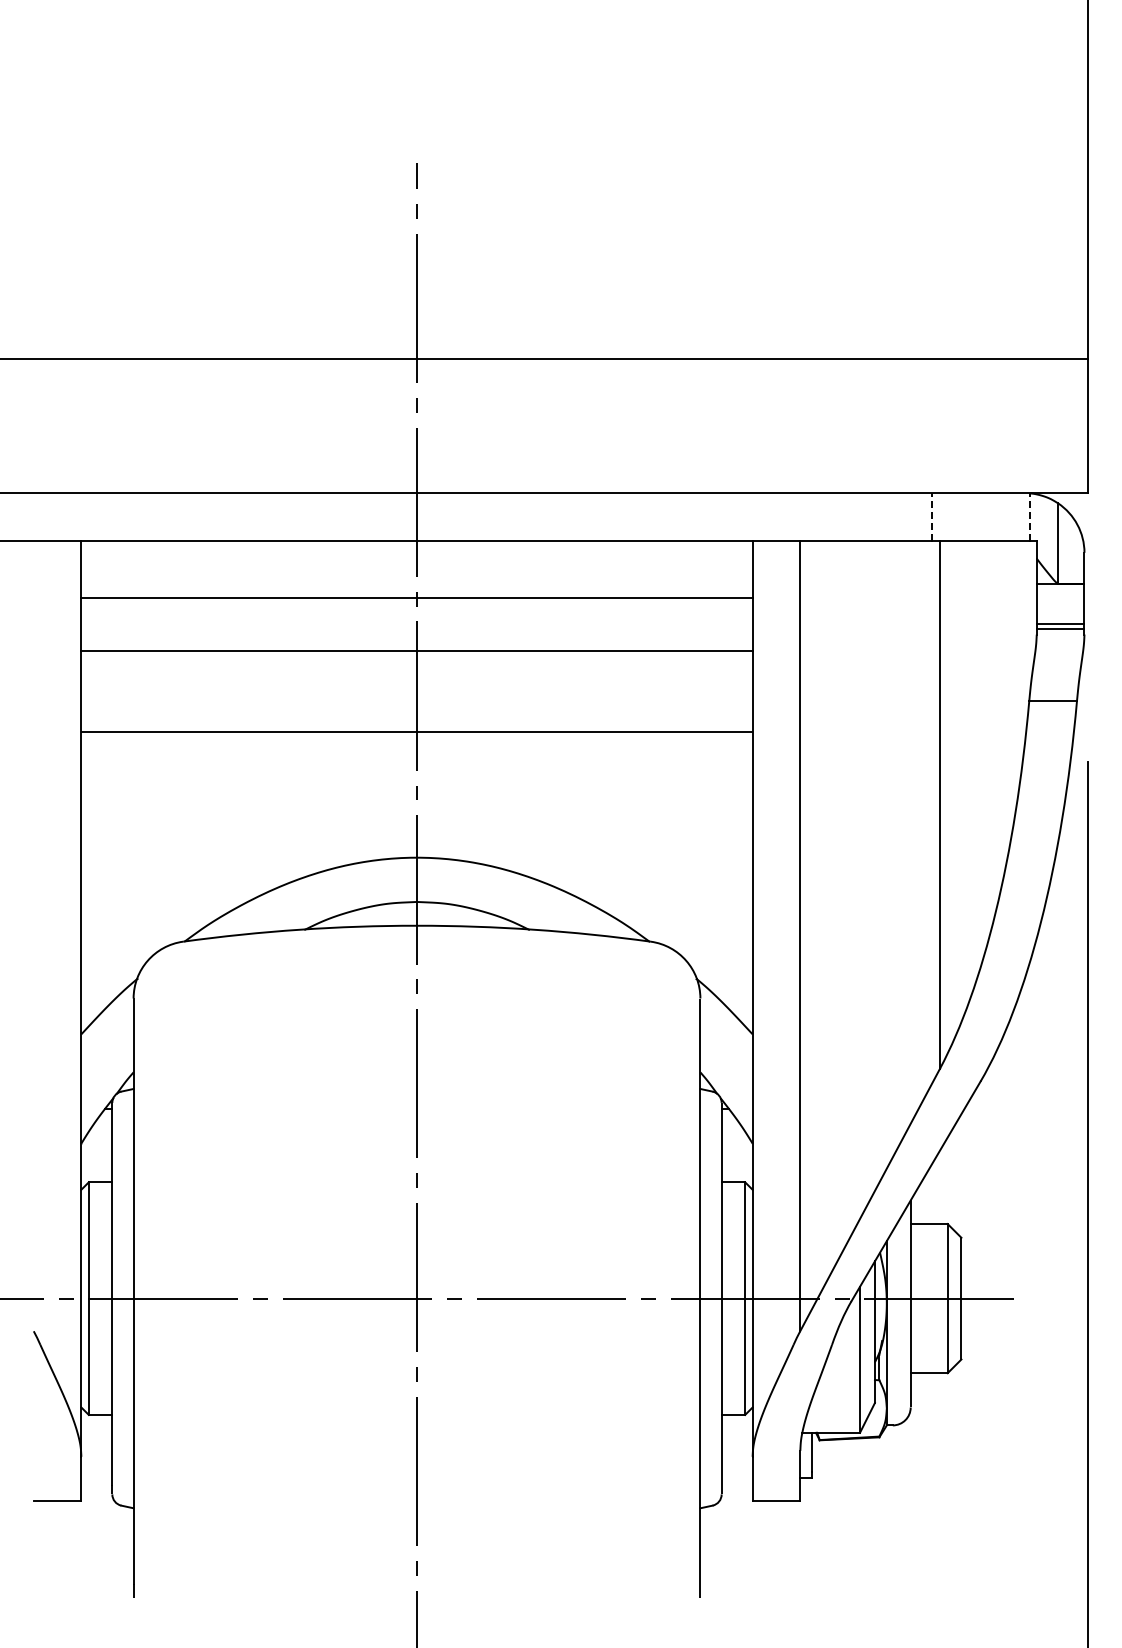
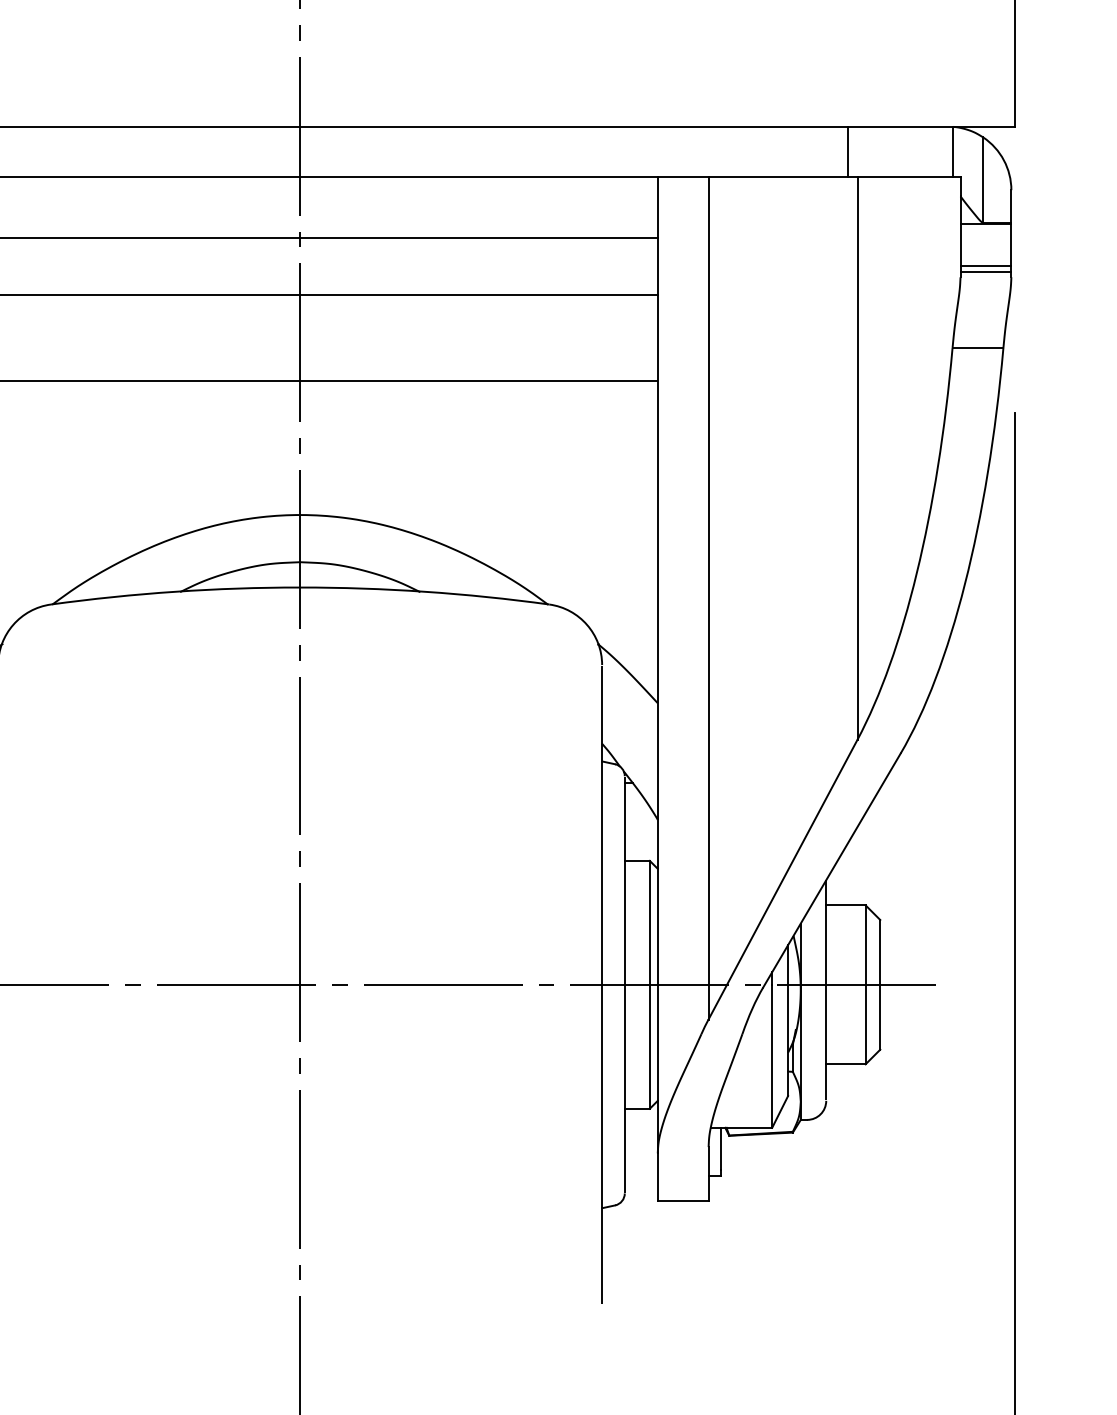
line: (931, 517) -> (848, 152), dashed -> solid
line: (1030, 517) -> (953, 152), dashed -> solid

